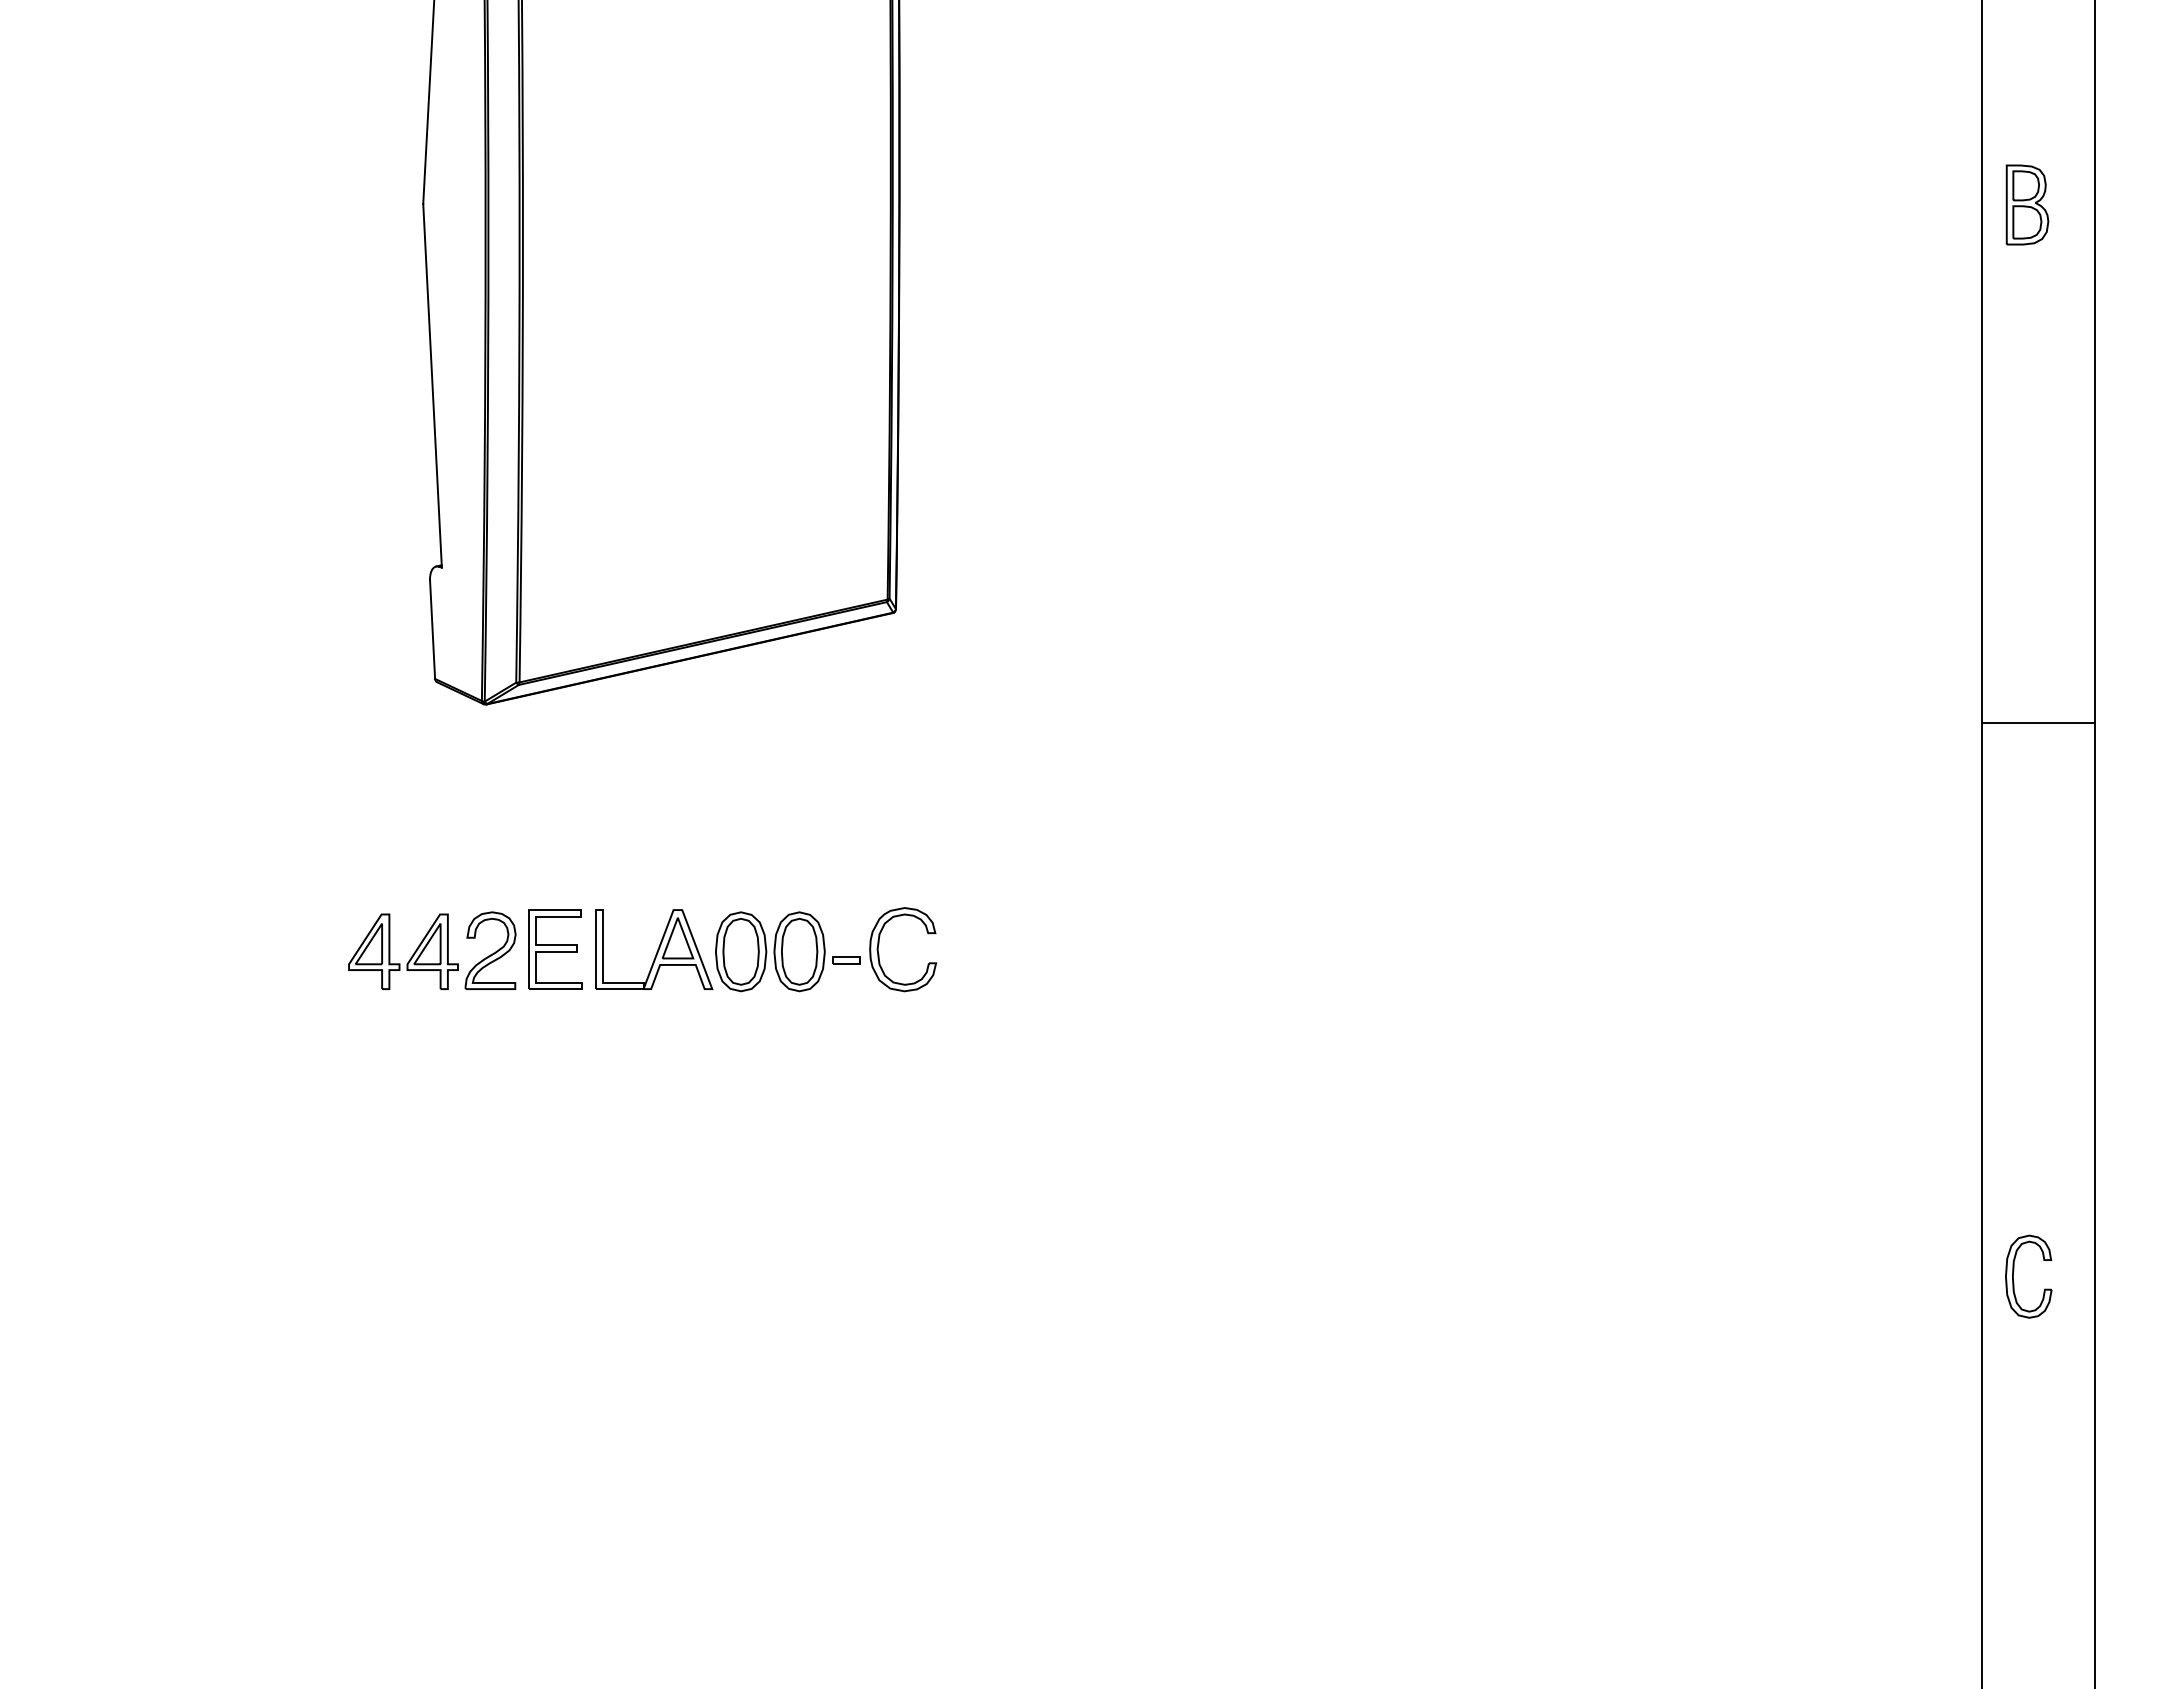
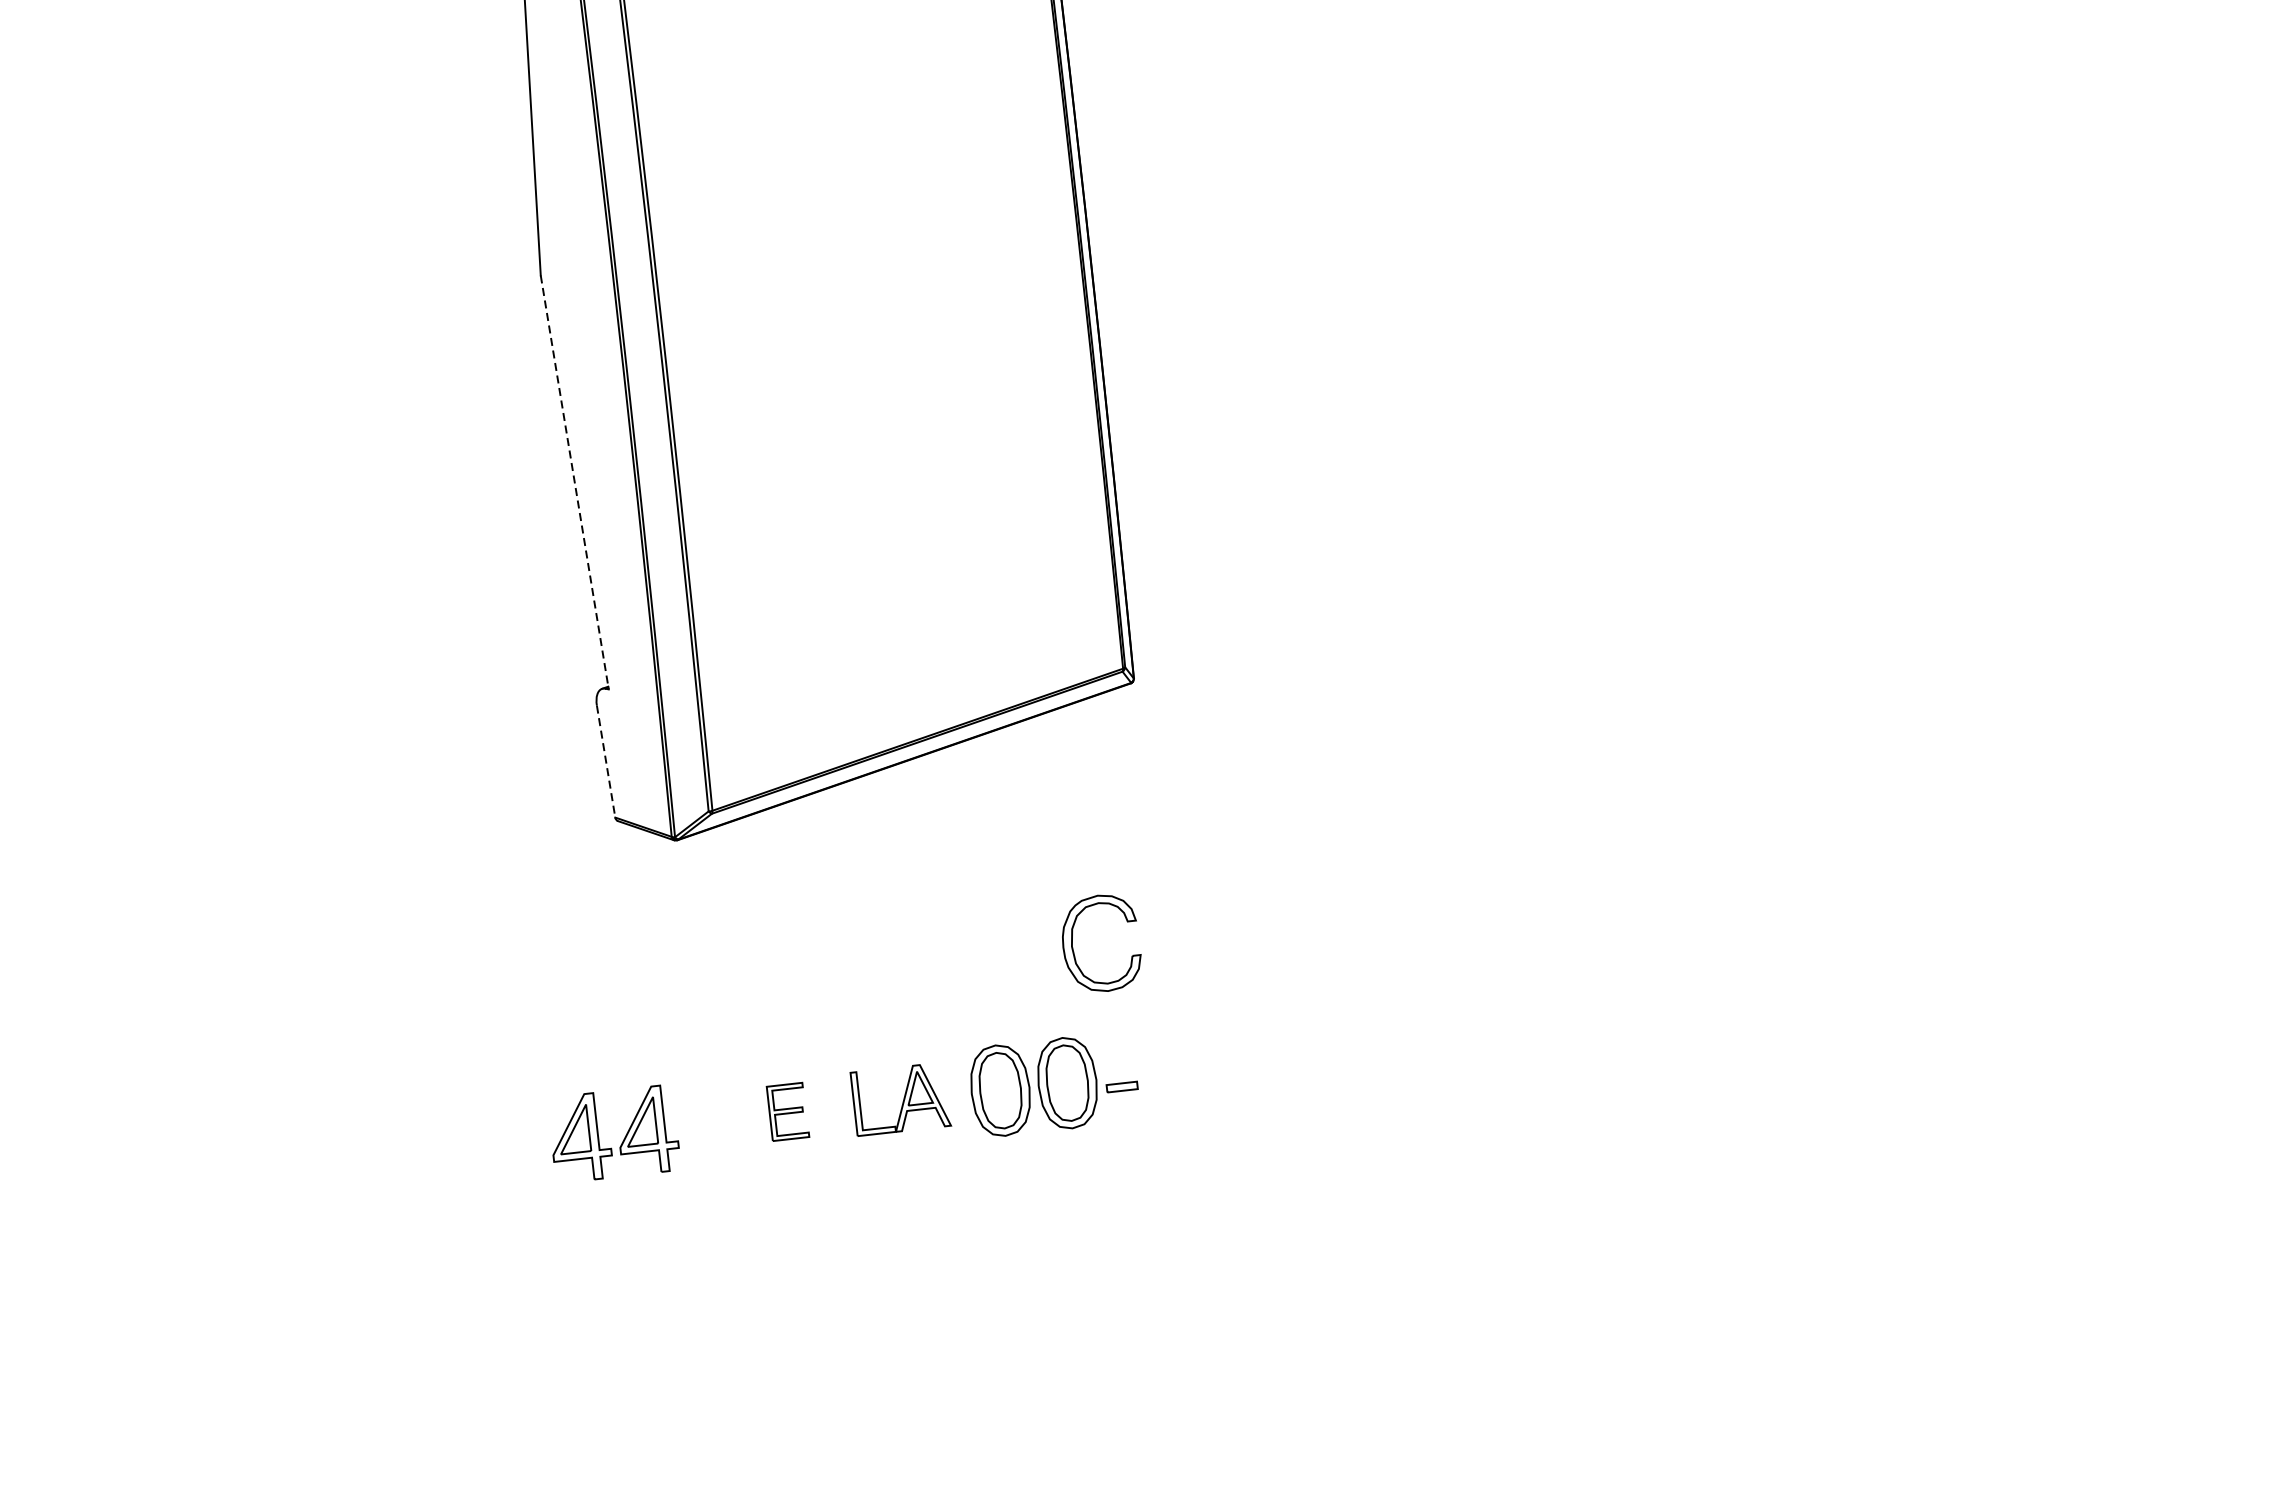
line: (432, 386) -> (574, 483), solid -> dashed
line: (432, 630) -> (606, 762), solid -> dashed
part: (879, 944) -> (1073, 940), moved
part: (555, 949) -> (787, 1111), size x0.6
part: (654, 949) -> (901, 1099), size x0.7
part: (490, 950) -> (713, 1121), removed

